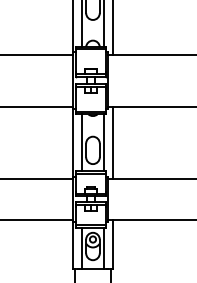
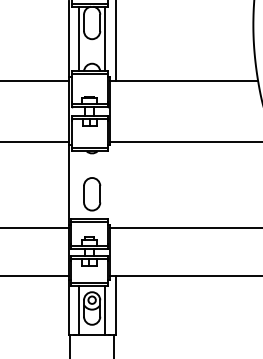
line: (82, 142) -> (79, 184), removed
line: (103, 142) -> (104, 184), removed
line: (112, 143) -> (115, 185), removed

